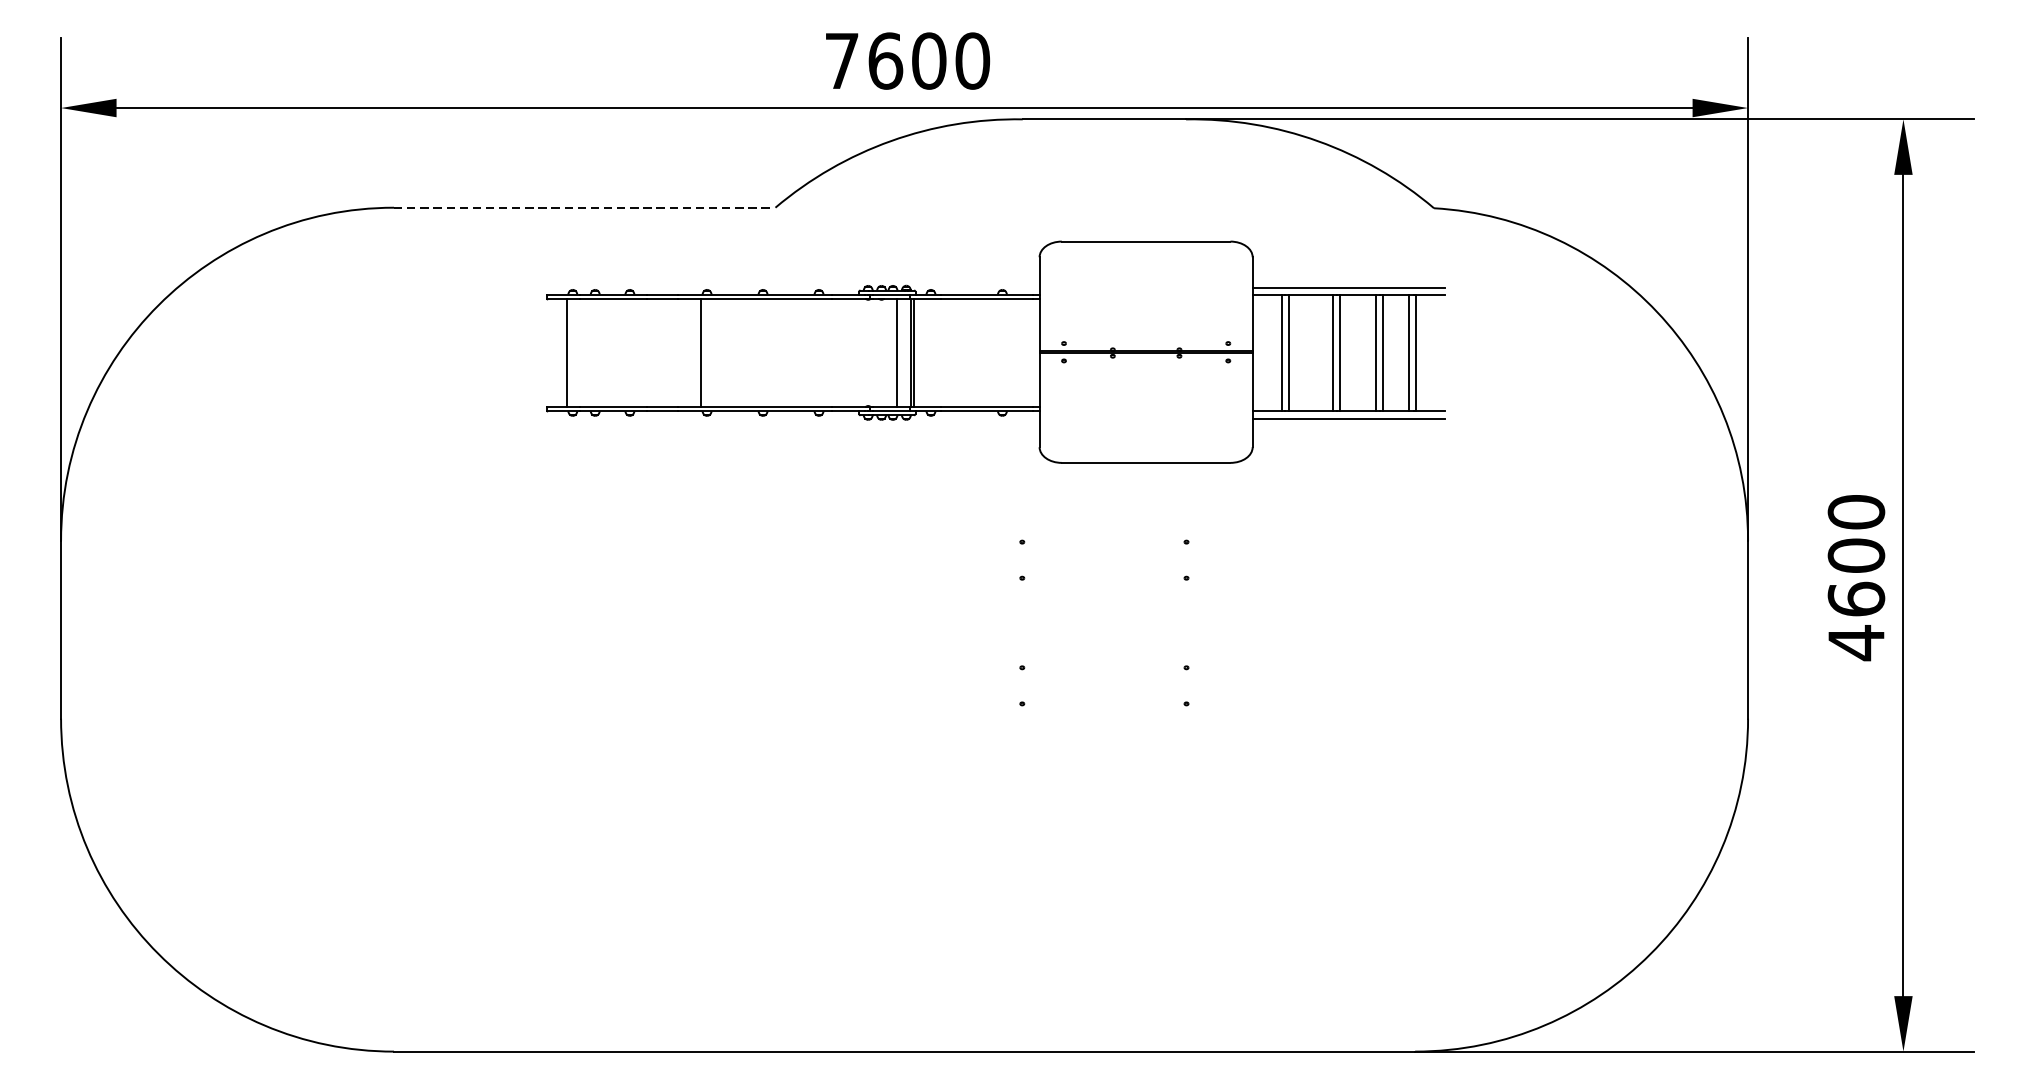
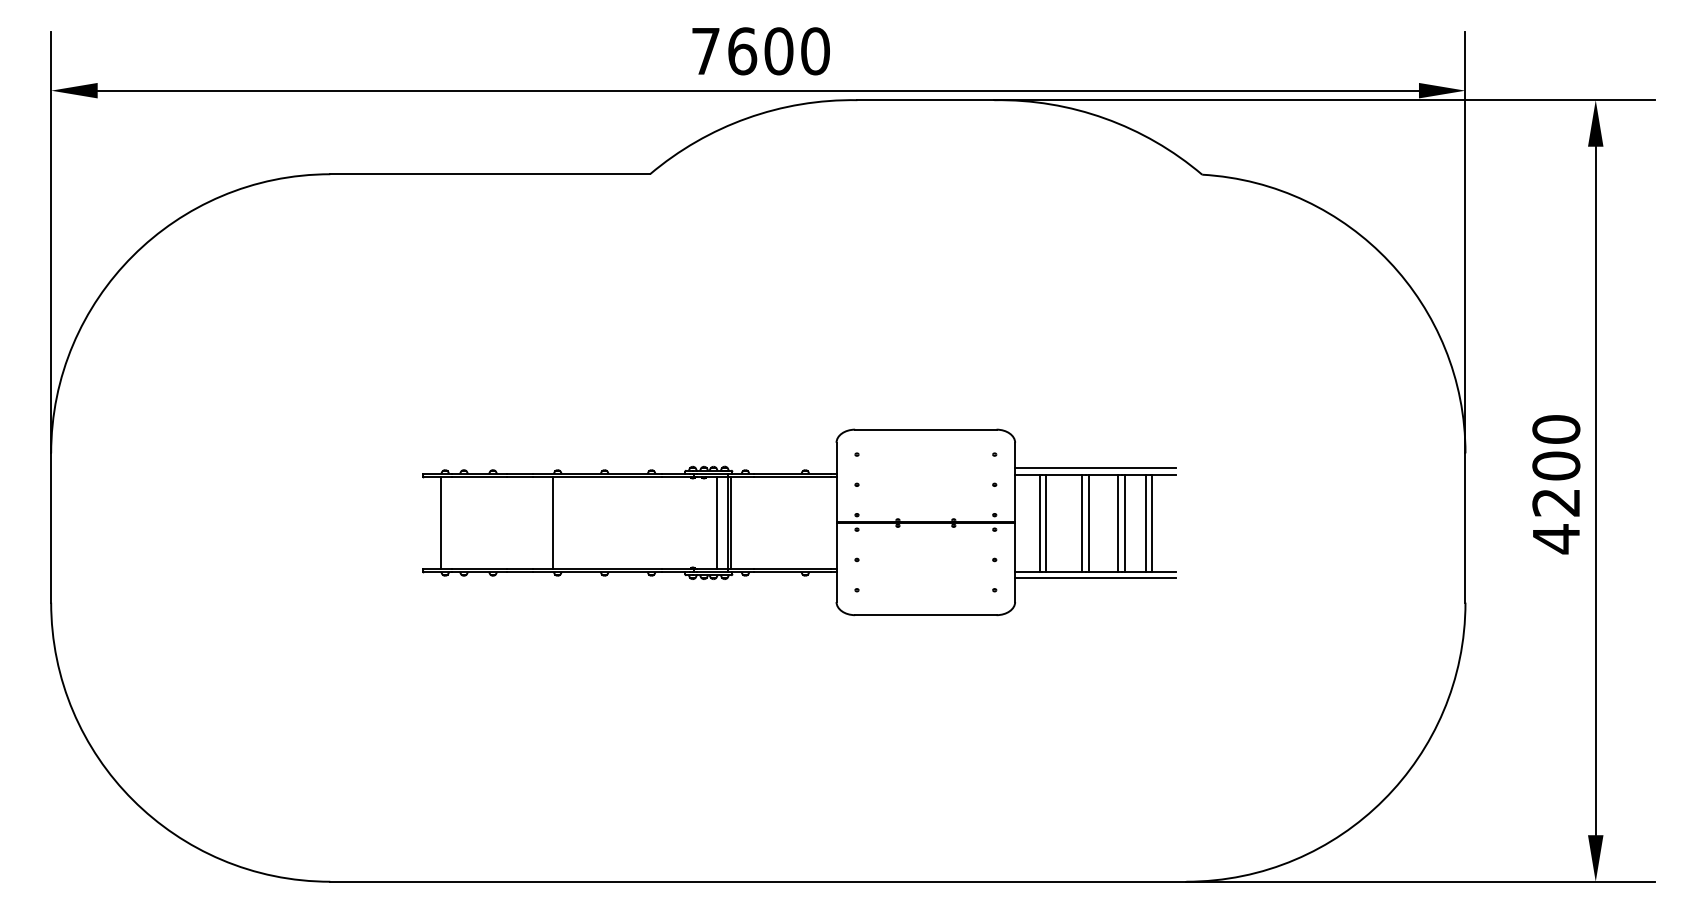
line: (585, 208) -> (490, 174), dashed -> solid
part: (995, 352) -> (799, 522), moved
text: (1856, 598) -> (1556, 501), 4600 -> 4200

